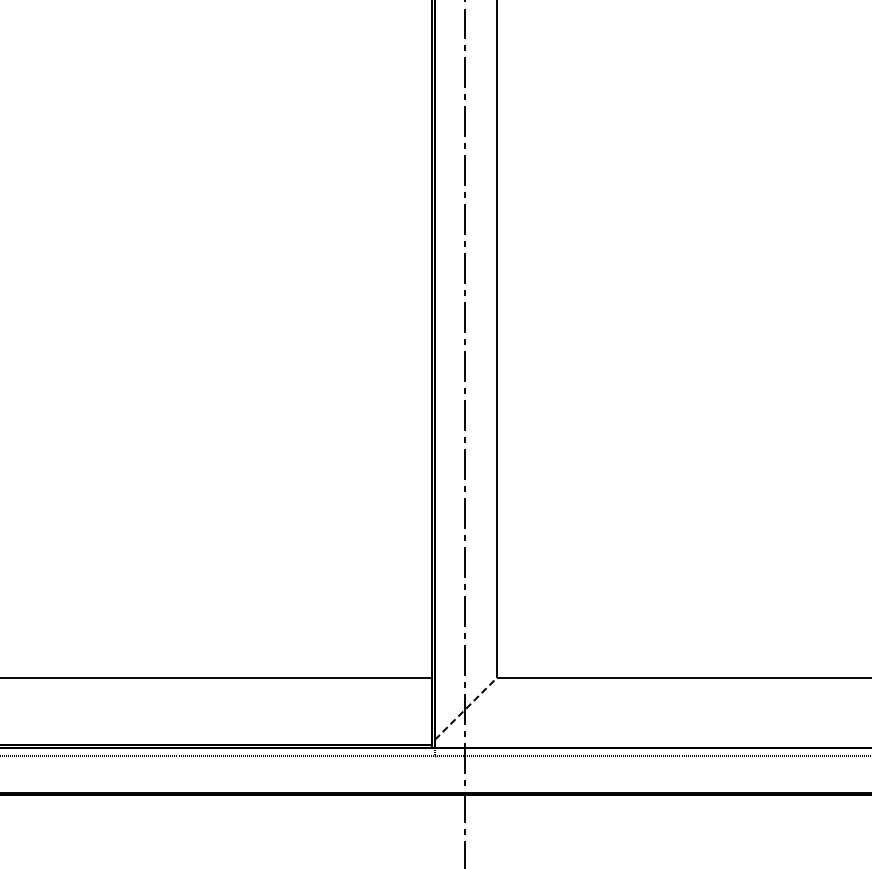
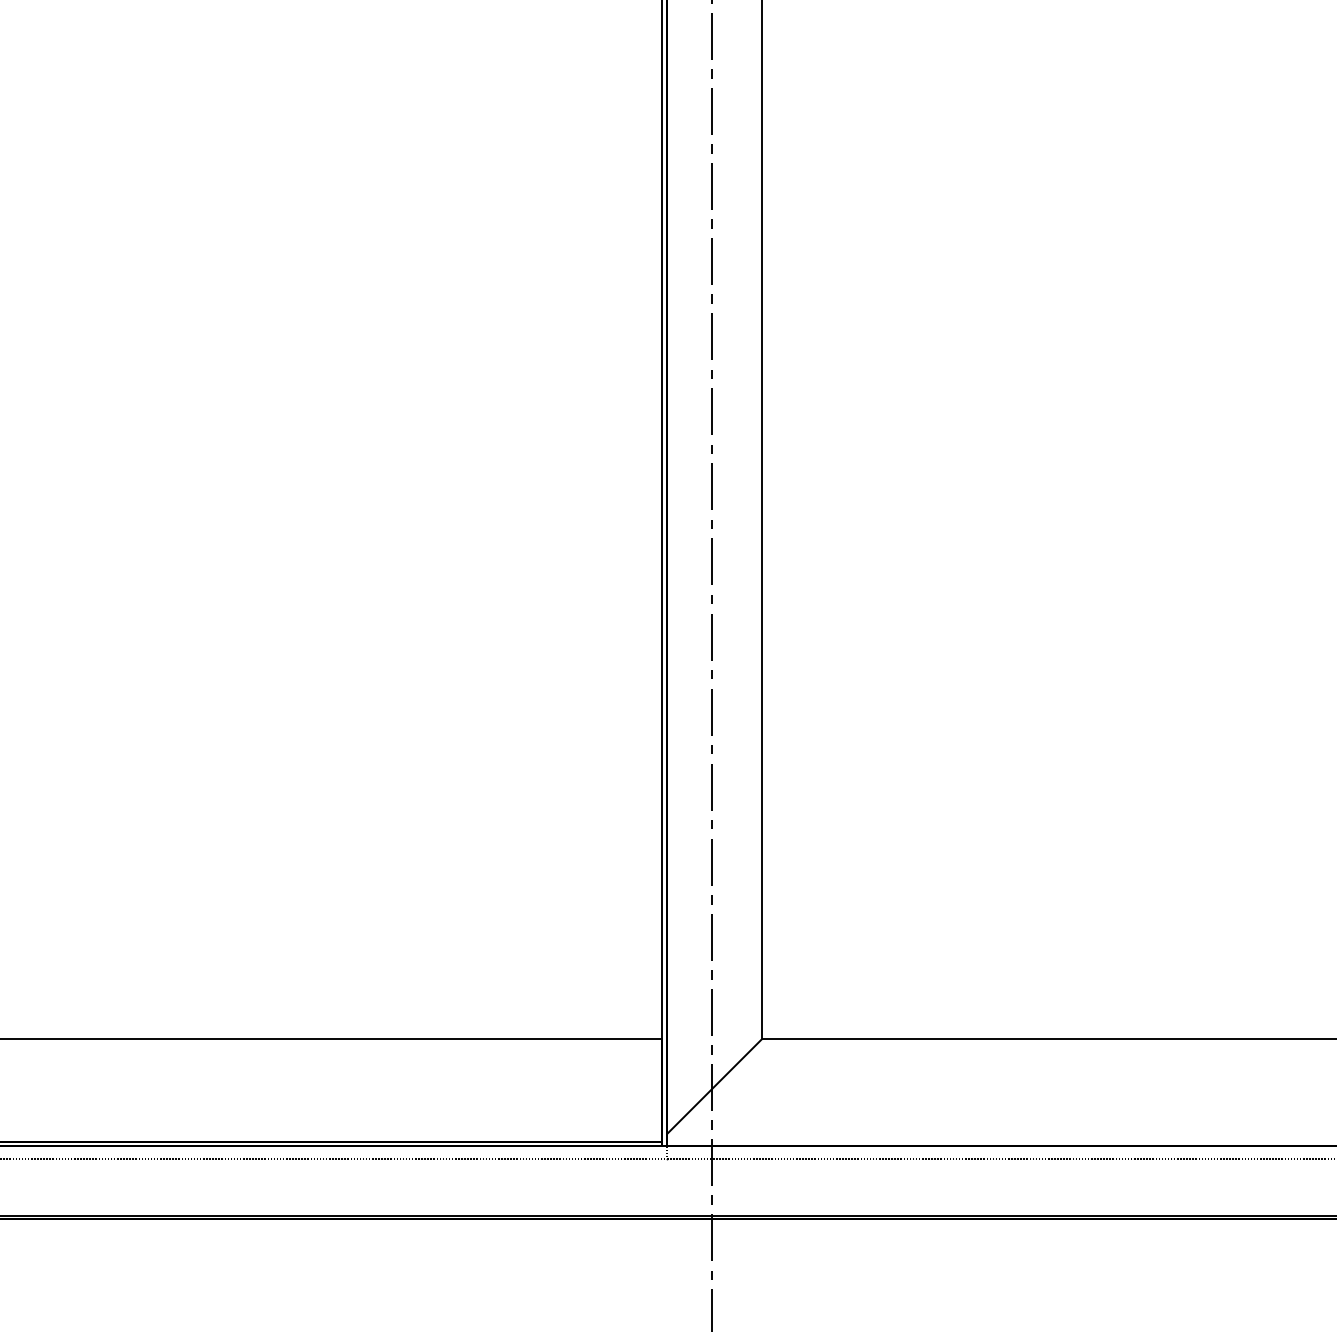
line: (466, 708) -> (715, 1086), dashed -> solid

